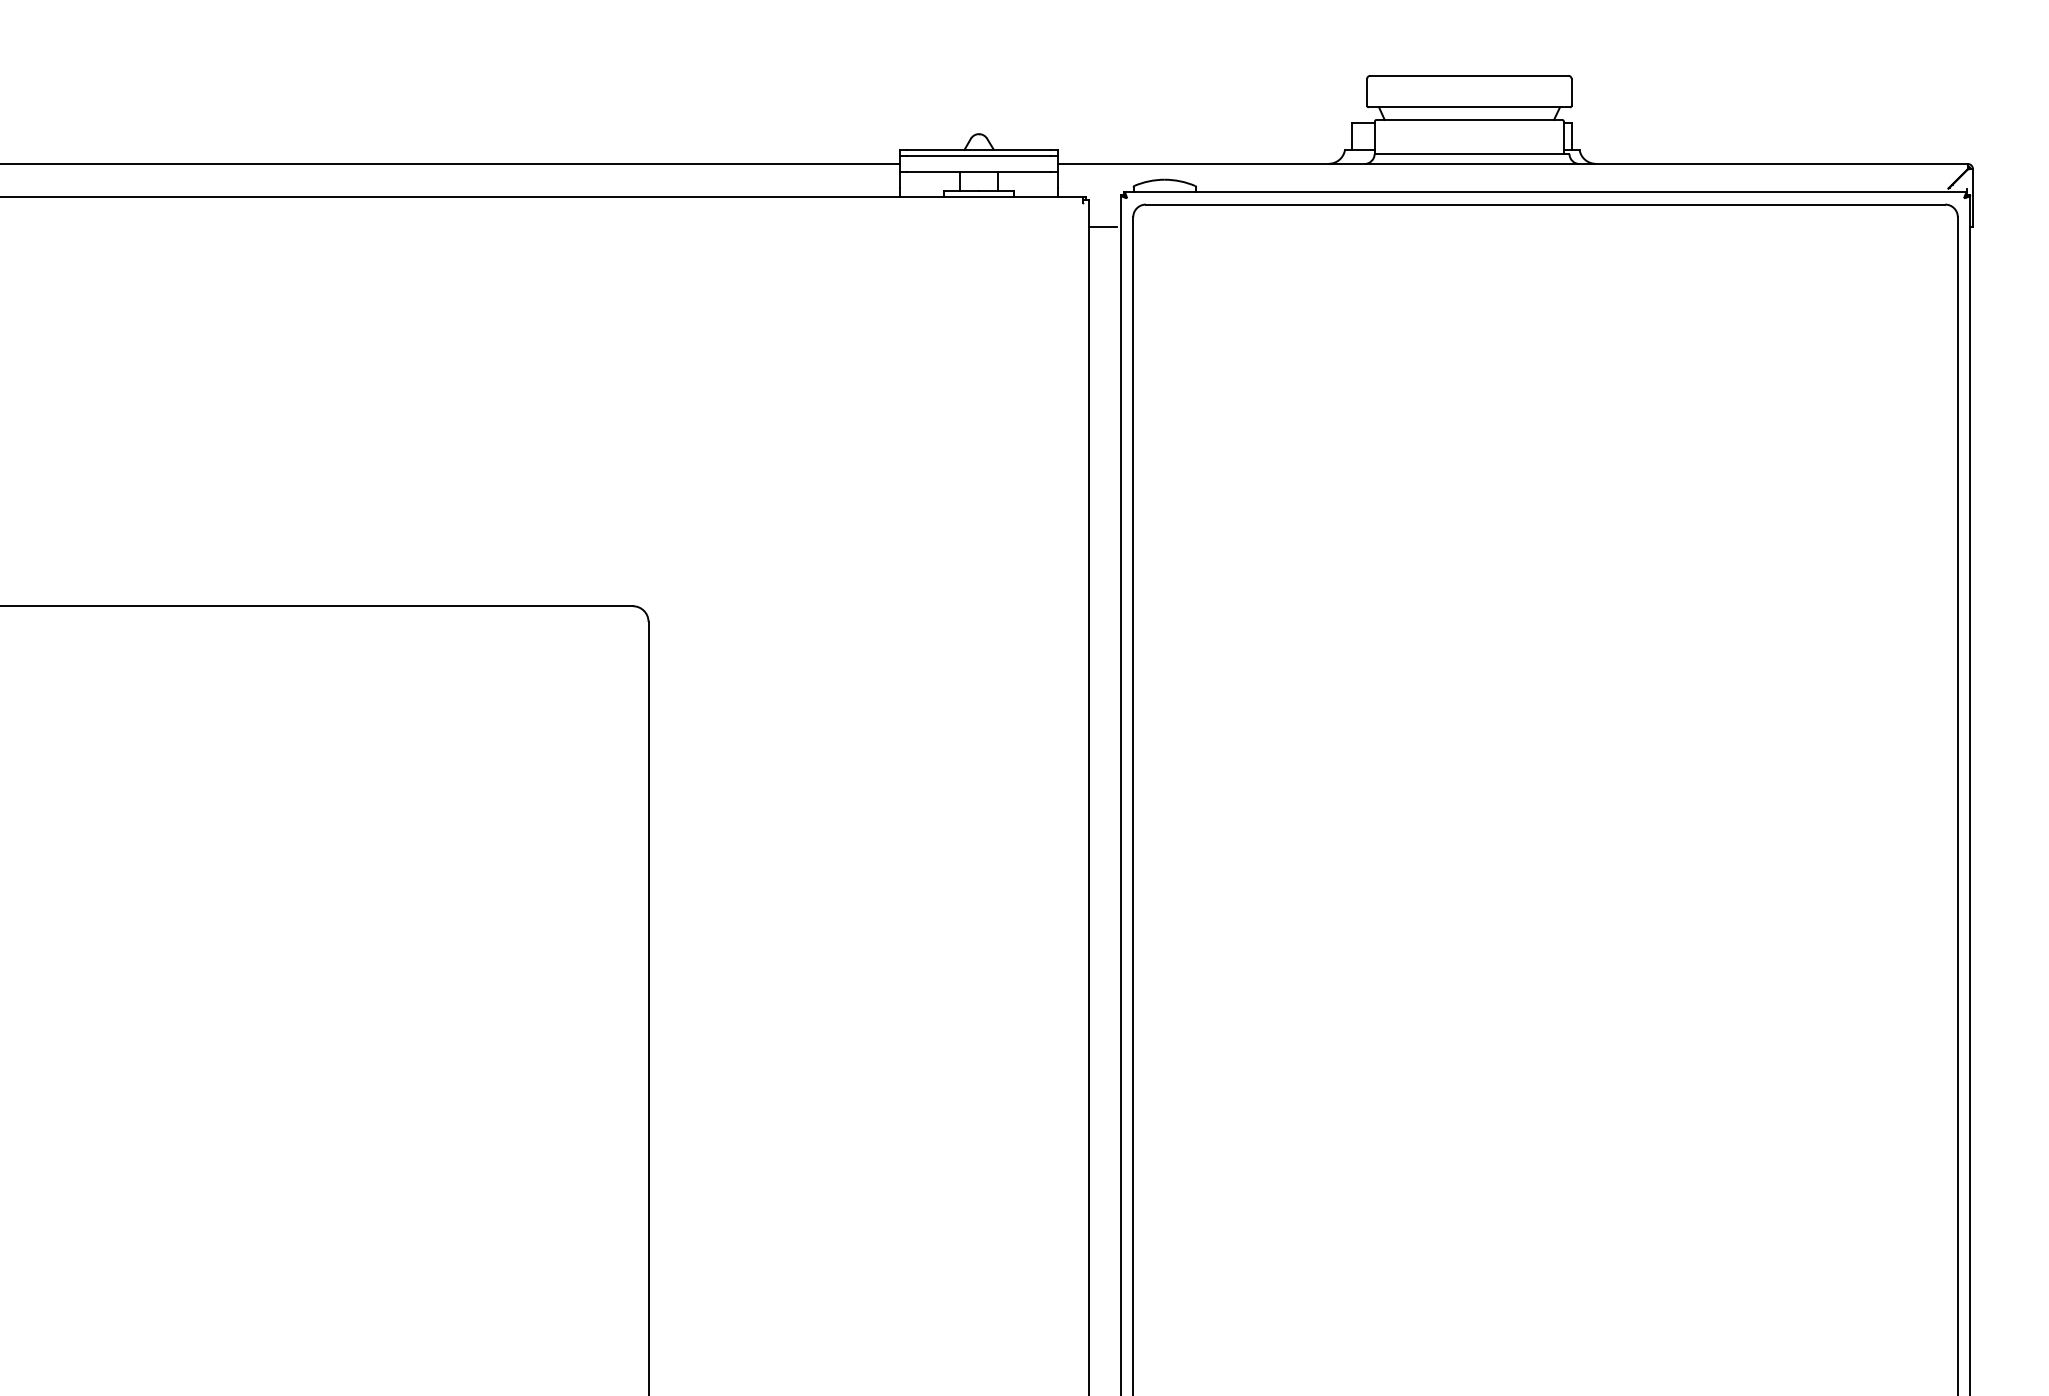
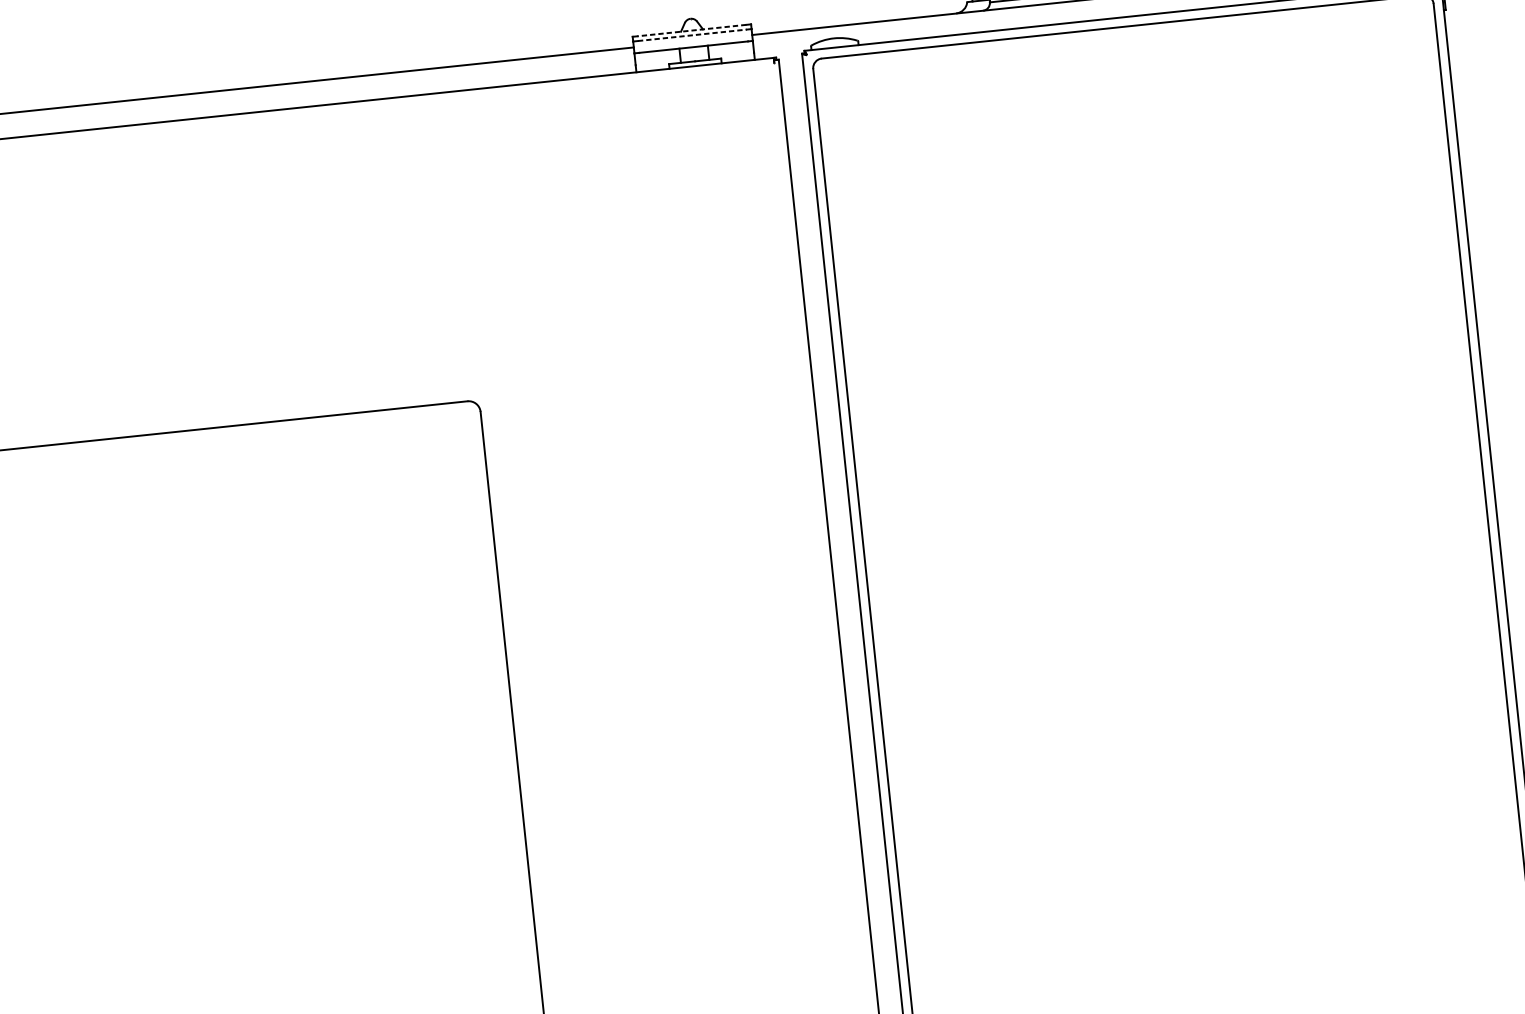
line: (978, 149) -> (691, 30), solid -> dashed
line: (979, 156) -> (692, 35), solid -> dashed
line: (1103, 226) -> (791, 78), removed

